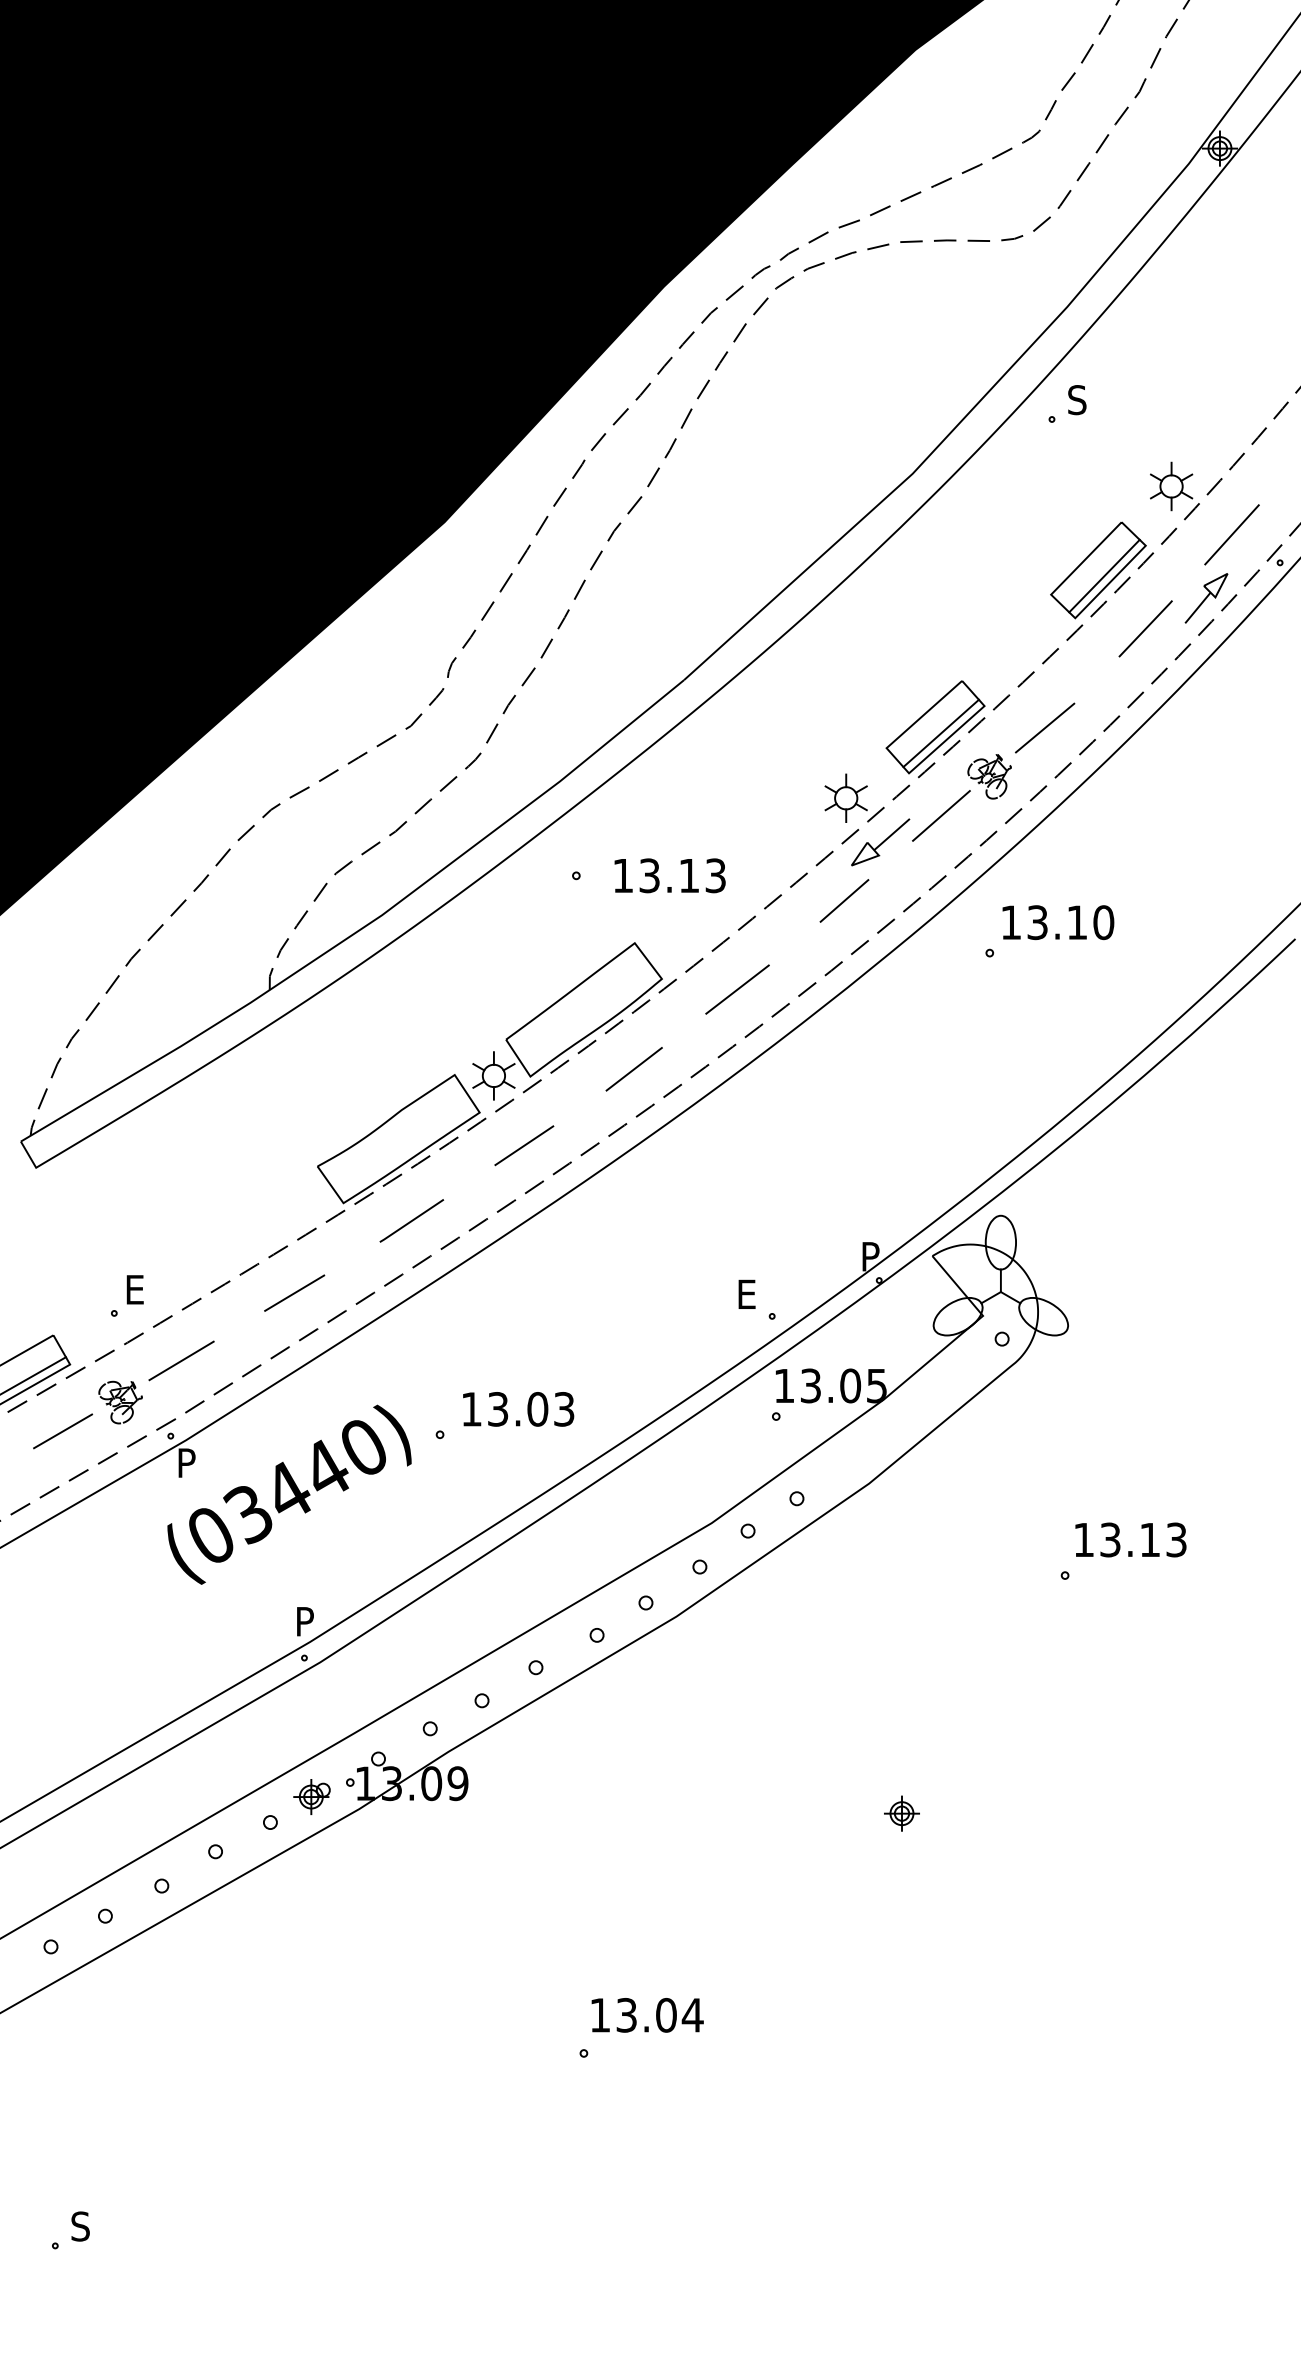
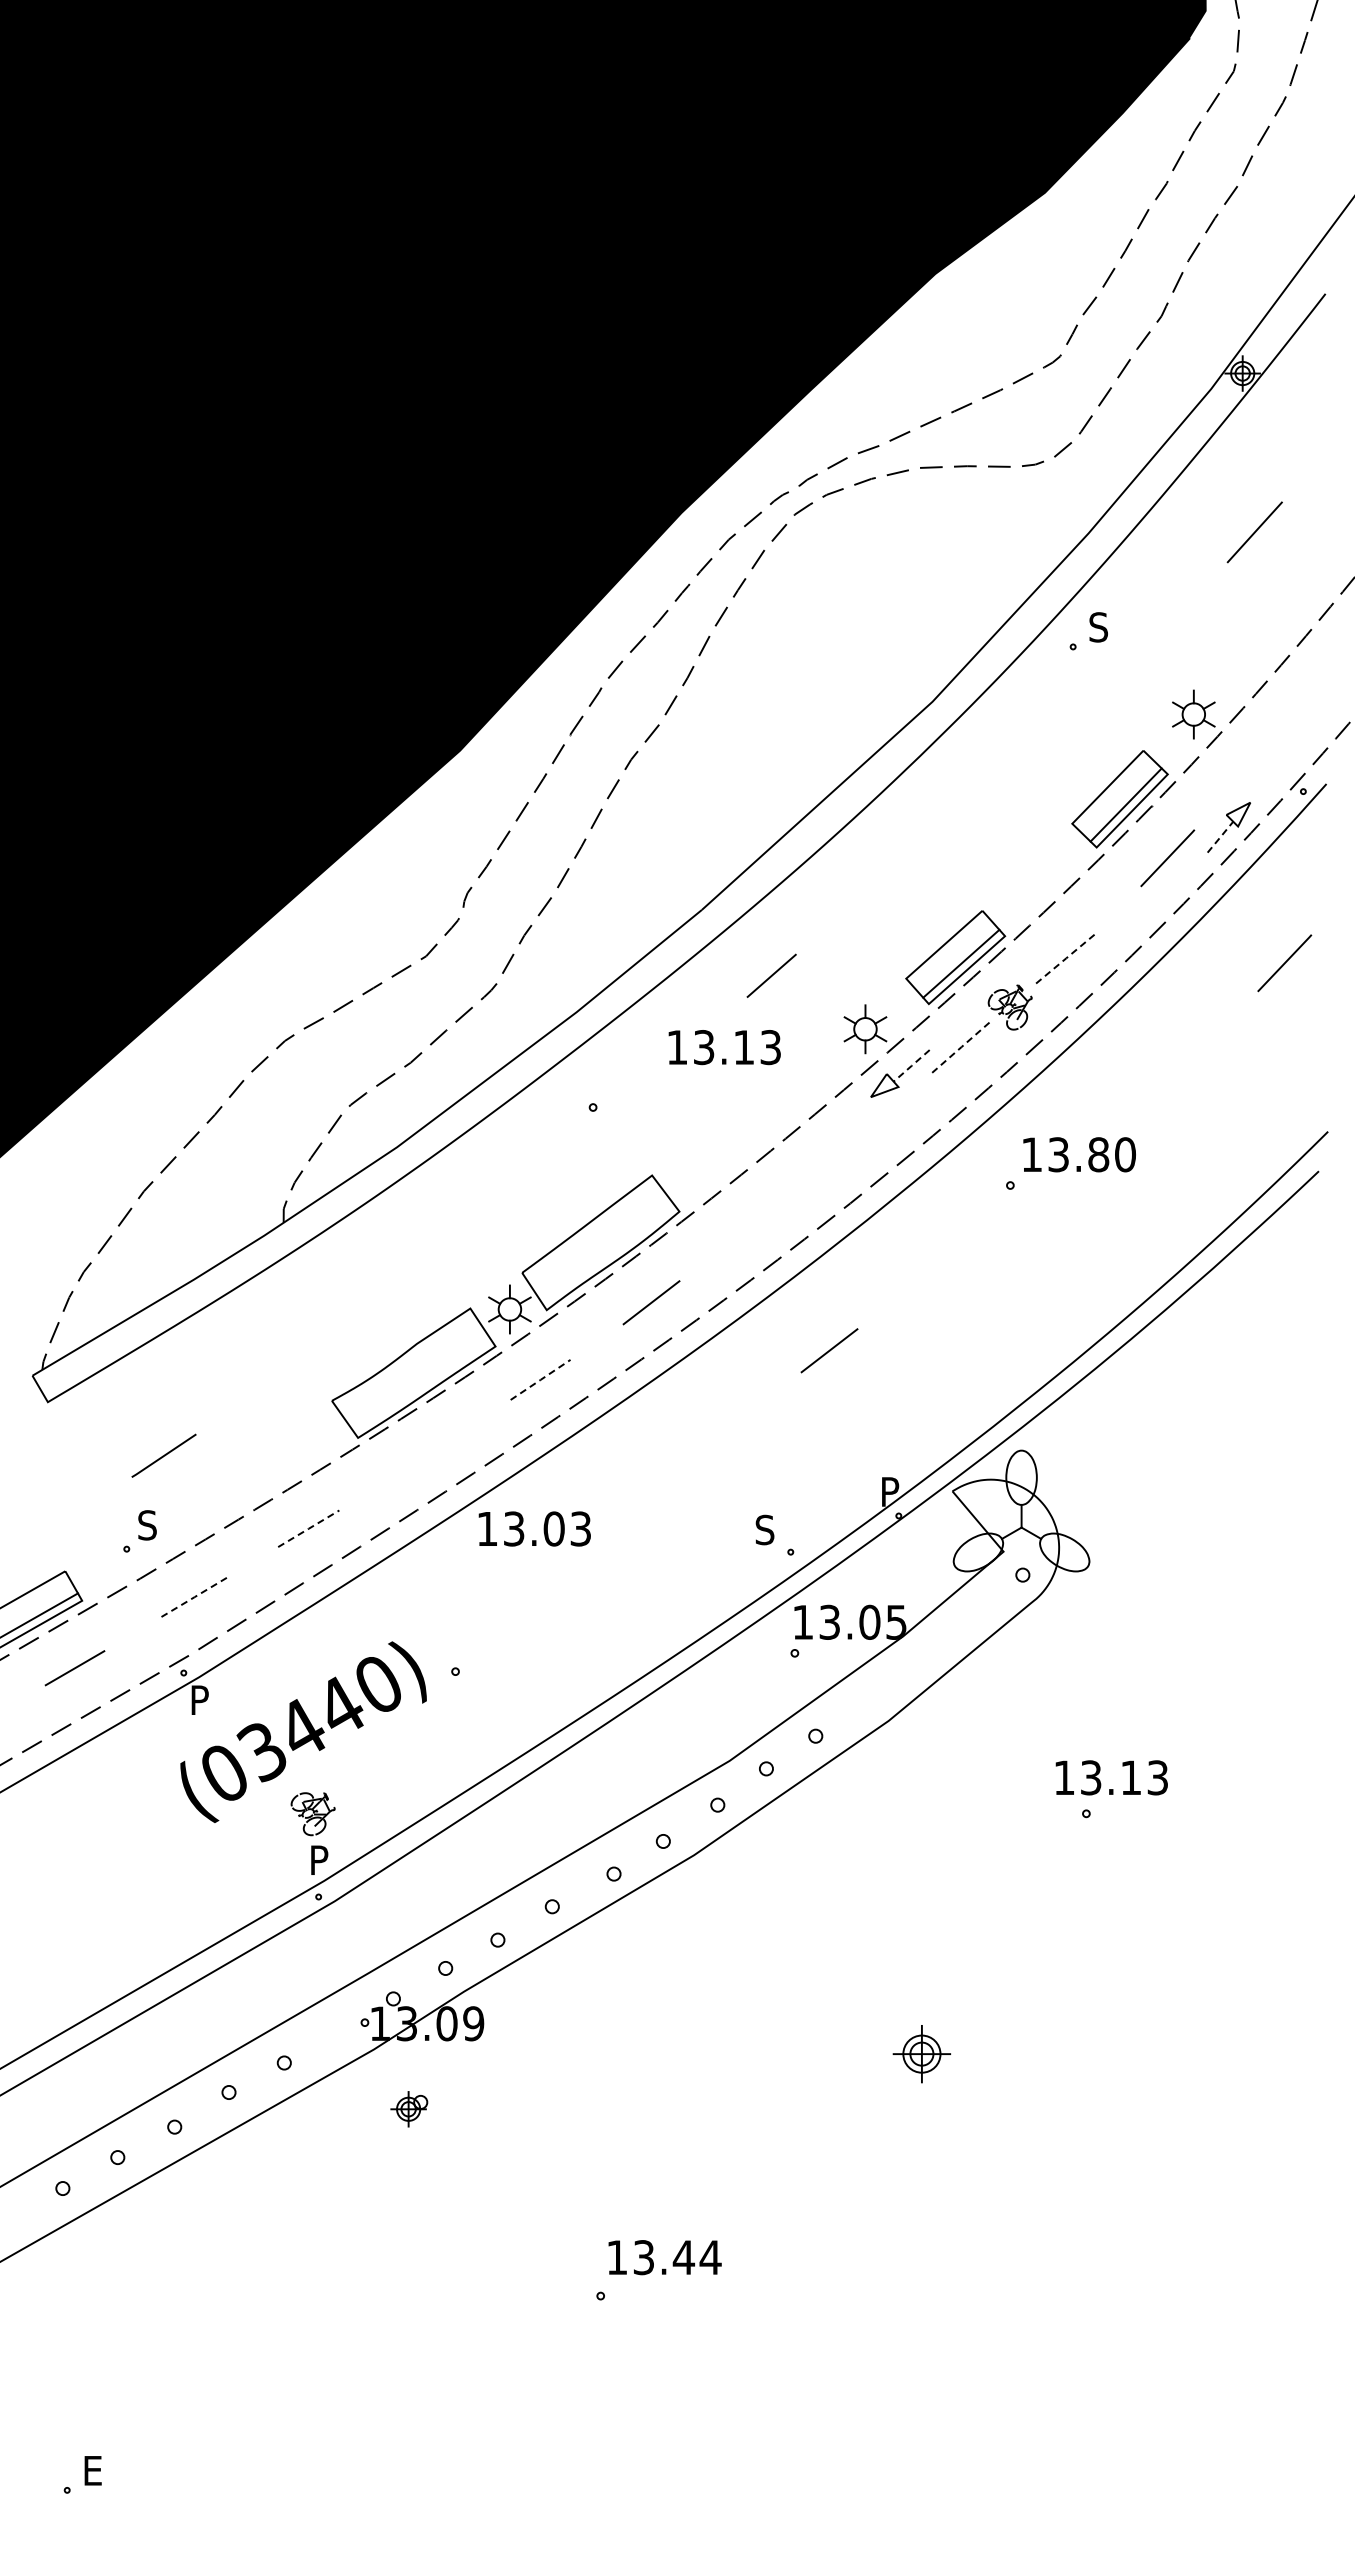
line: (1231, 534) -> (1254, 532), moved
line: (1197, 608) -> (1220, 837), solid -> dashed
line: (1045, 728) -> (1066, 958), solid -> dashed
line: (1261, 733) -> (1284, 963), added
line: (941, 816) -> (961, 1047), solid -> dashed
line: (891, 834) -> (911, 1065), solid -> dashed
text: (669, 875) -> (724, 1047), moved
line: (844, 900) -> (771, 975), moved
text: (1077, 922) -> (1098, 1154), 13.10 -> 13.80
line: (737, 989) -> (755, 1222), removed
line: (810, 1116) -> (829, 1350), added
line: (524, 1145) -> (540, 1379), solid -> dashed
line: (411, 1220) -> (163, 1455), moved
text: (134, 1289) -> (147, 1525), E -> S
line: (294, 1292) -> (308, 1528), solid -> dashed
text: (746, 1293) -> (764, 1529), E -> S
line: (181, 1361) -> (194, 1597), solid -> dashed
part: (119, 1402) -> (312, 1814), moved
text: (518, 1408) -> (534, 1528), moved
text: (1130, 1539) -> (1111, 1777), moved
part: (312, 1797) -> (409, 2109), moved
part: (901, 1813) -> (921, 2053), size x1.6
text: (665, 2015) -> (683, 2257), 13.04 -> 13.44
text: (80, 2226) -> (92, 2470), S -> E

